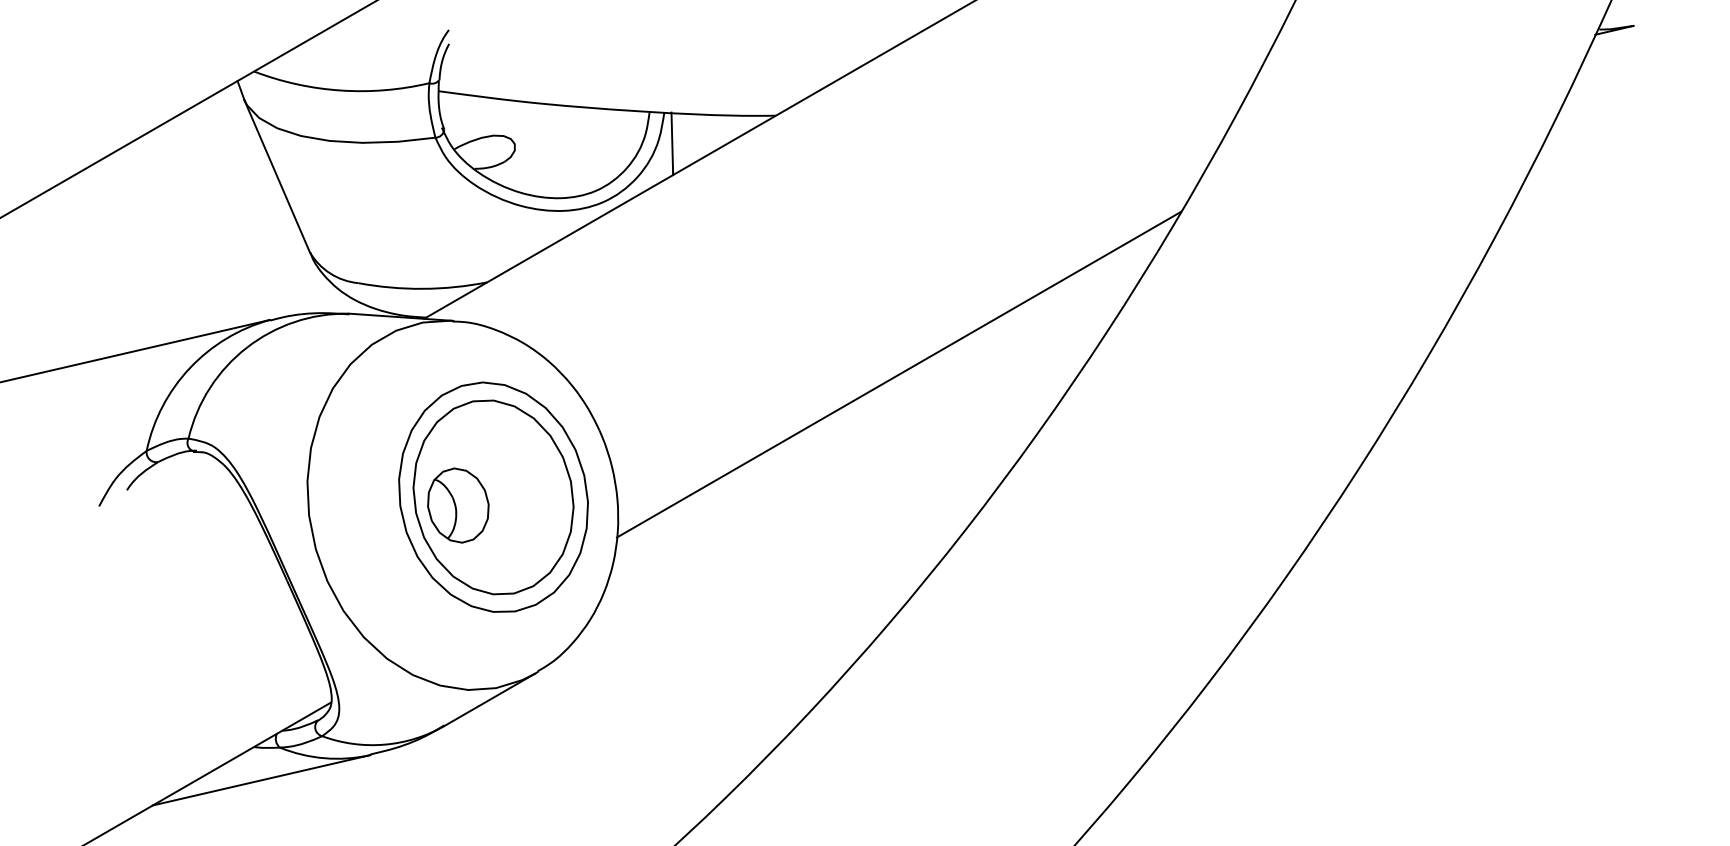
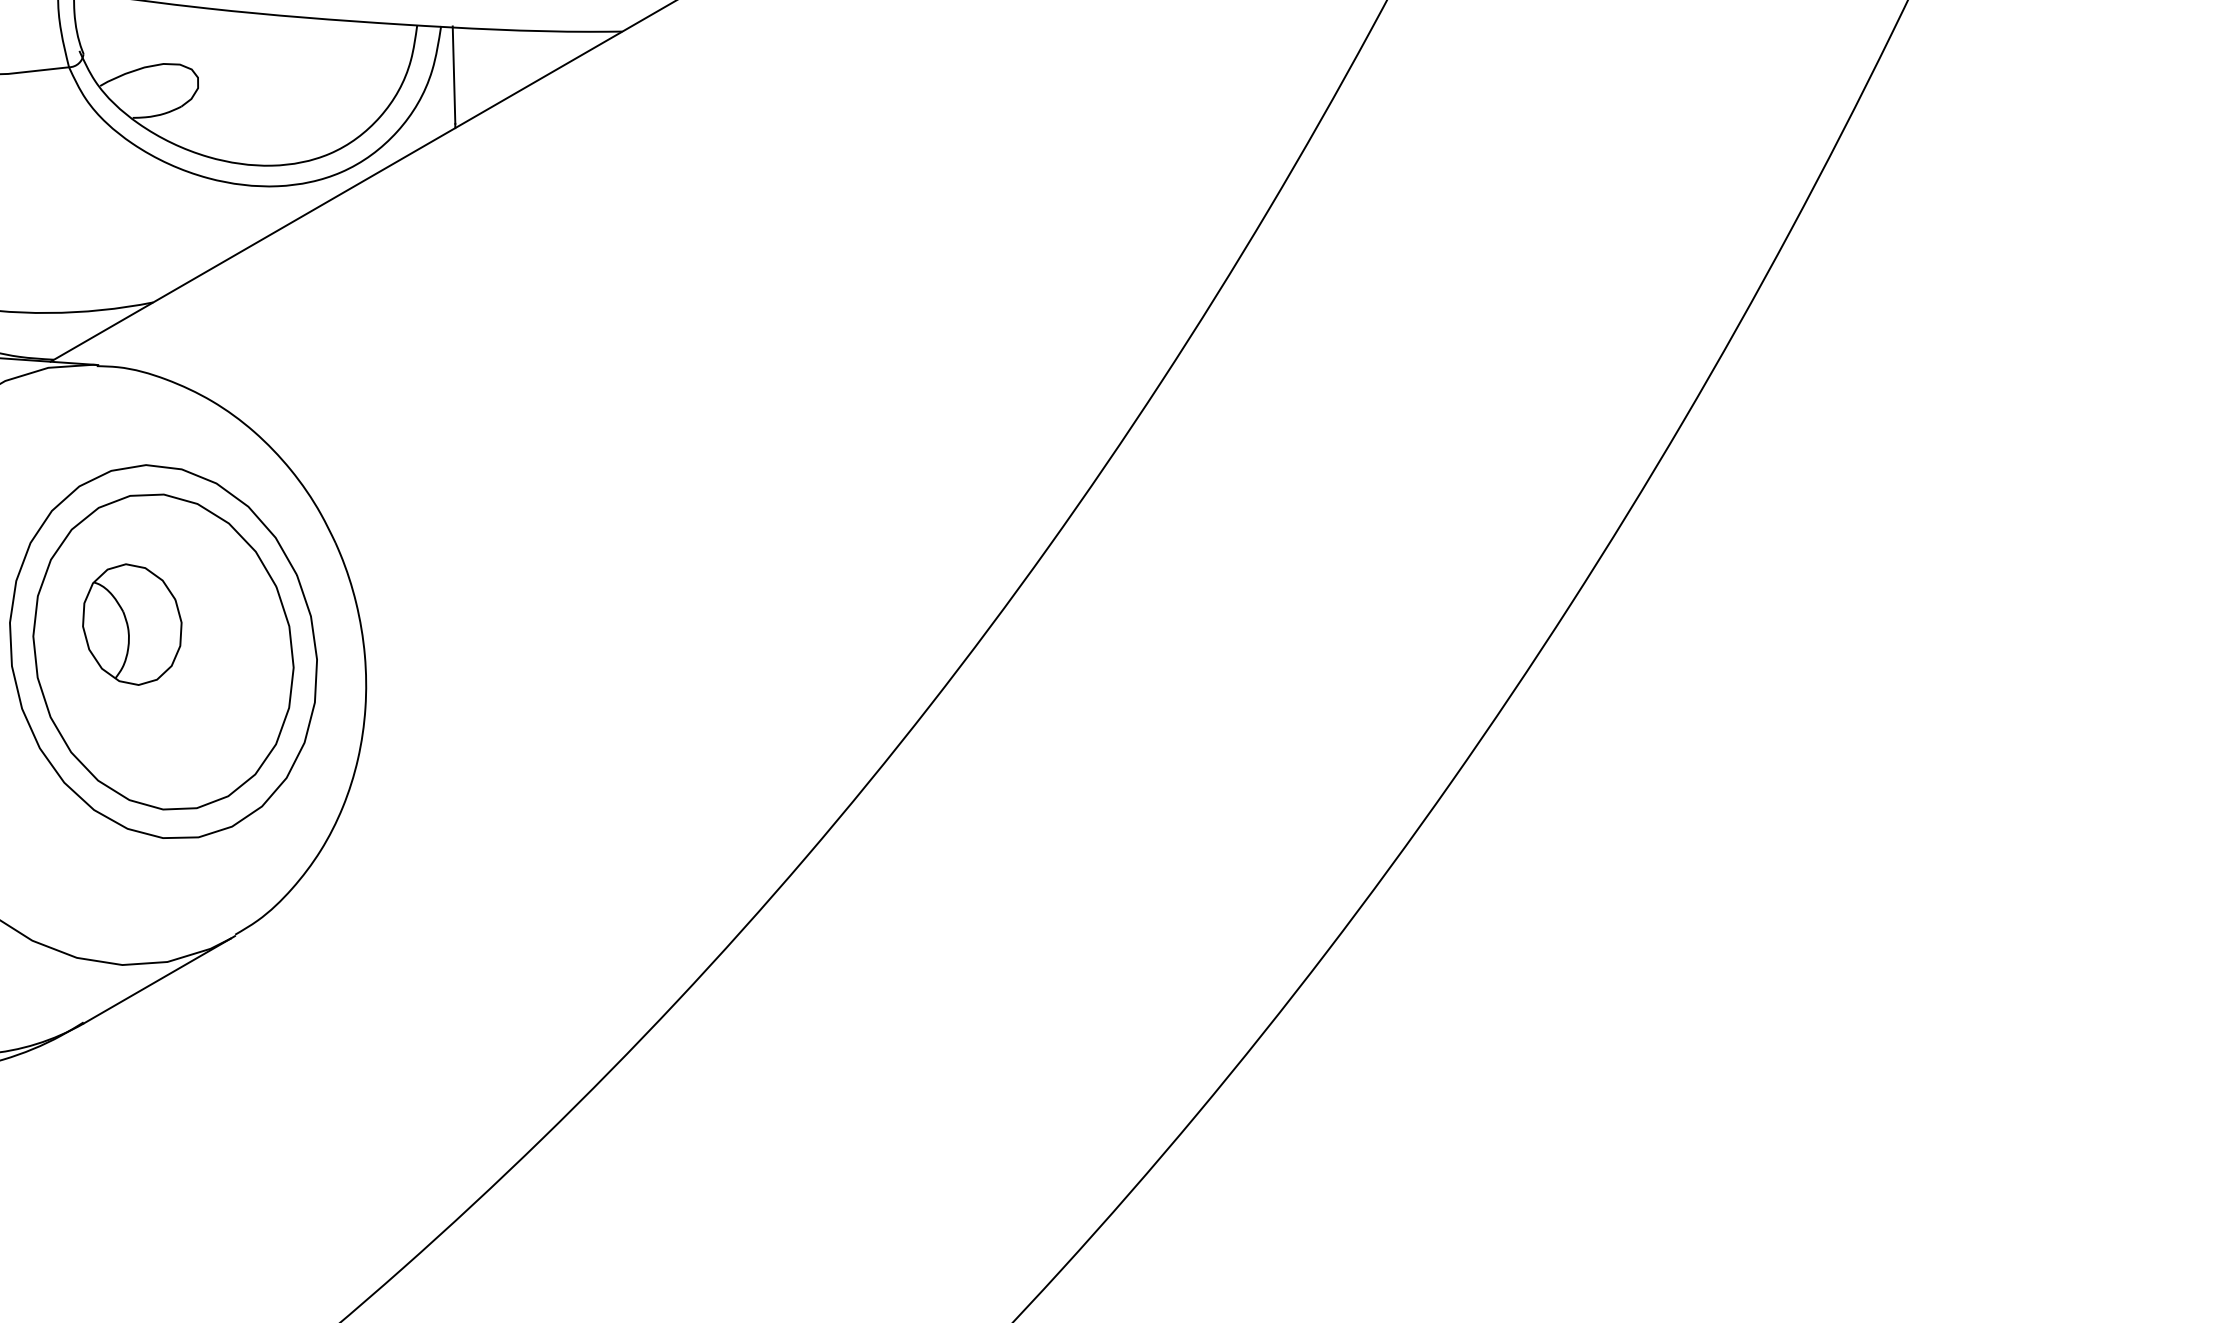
line: (898, 374) -> (821, 452), removed
part: (458, 505) -> (132, 624), moved

